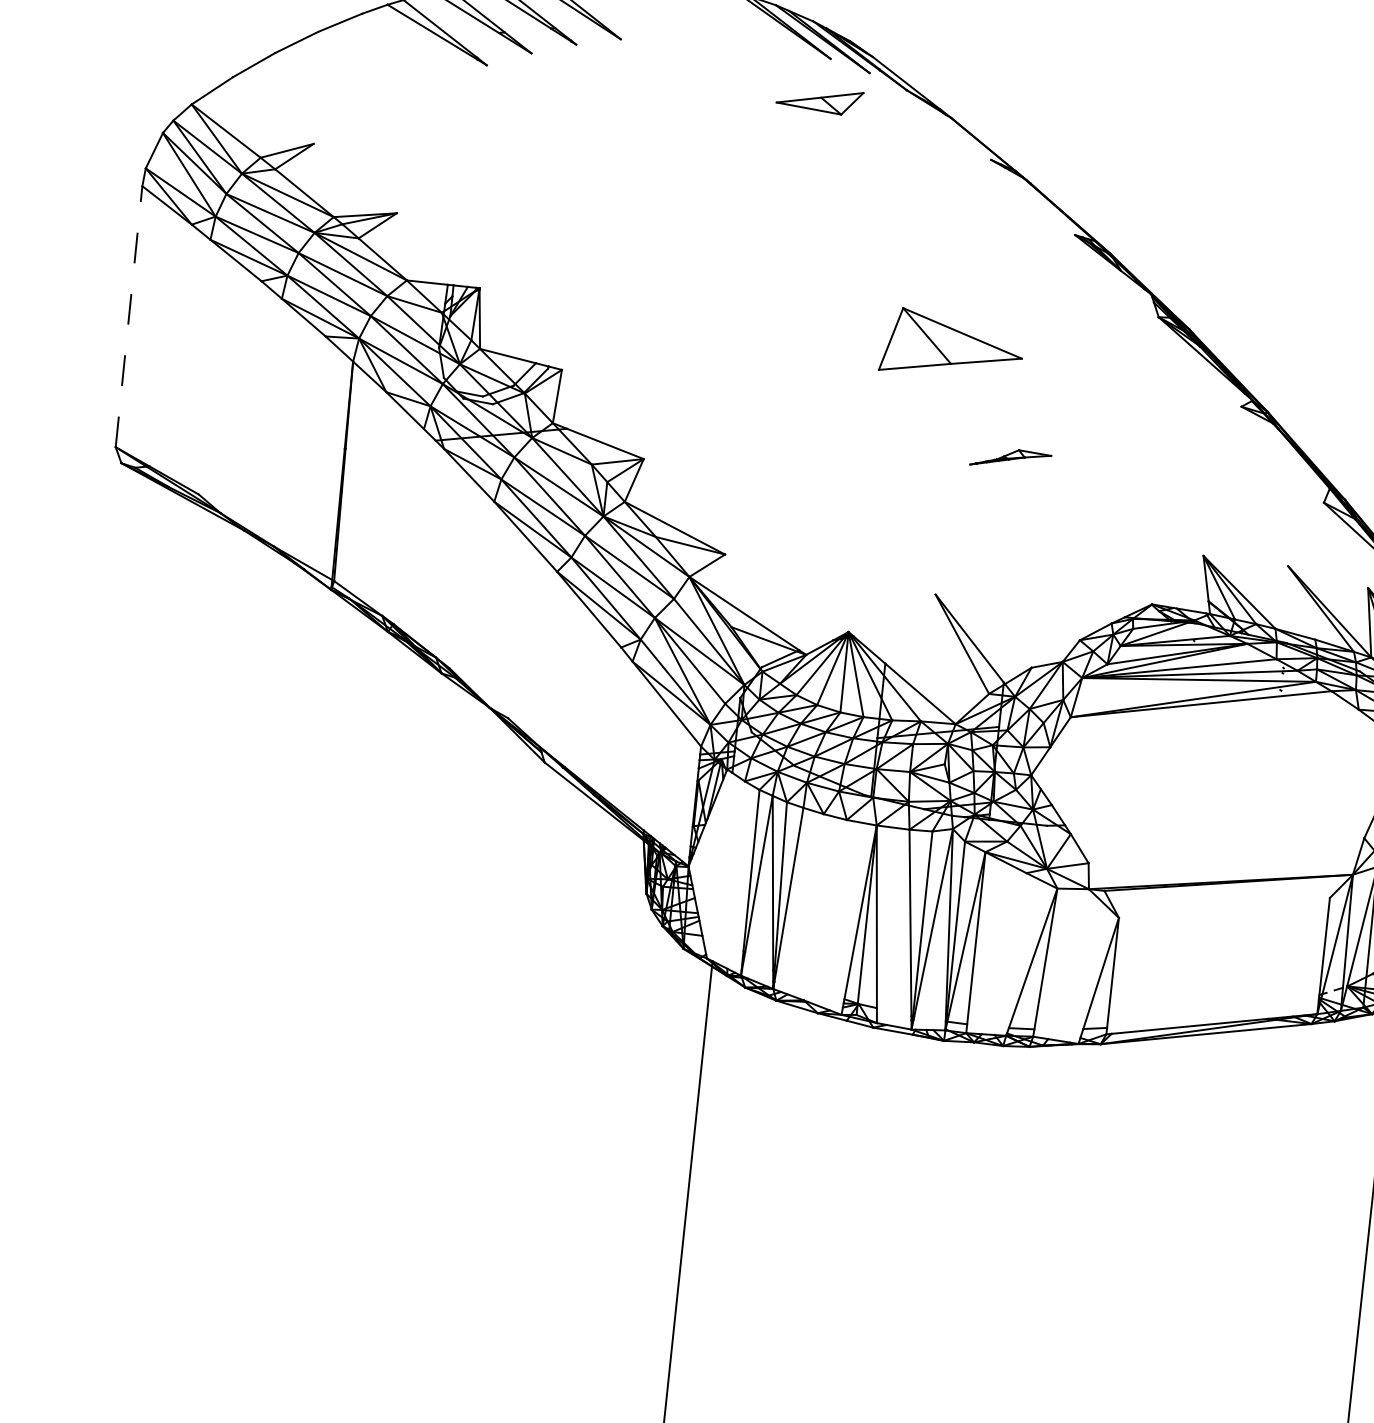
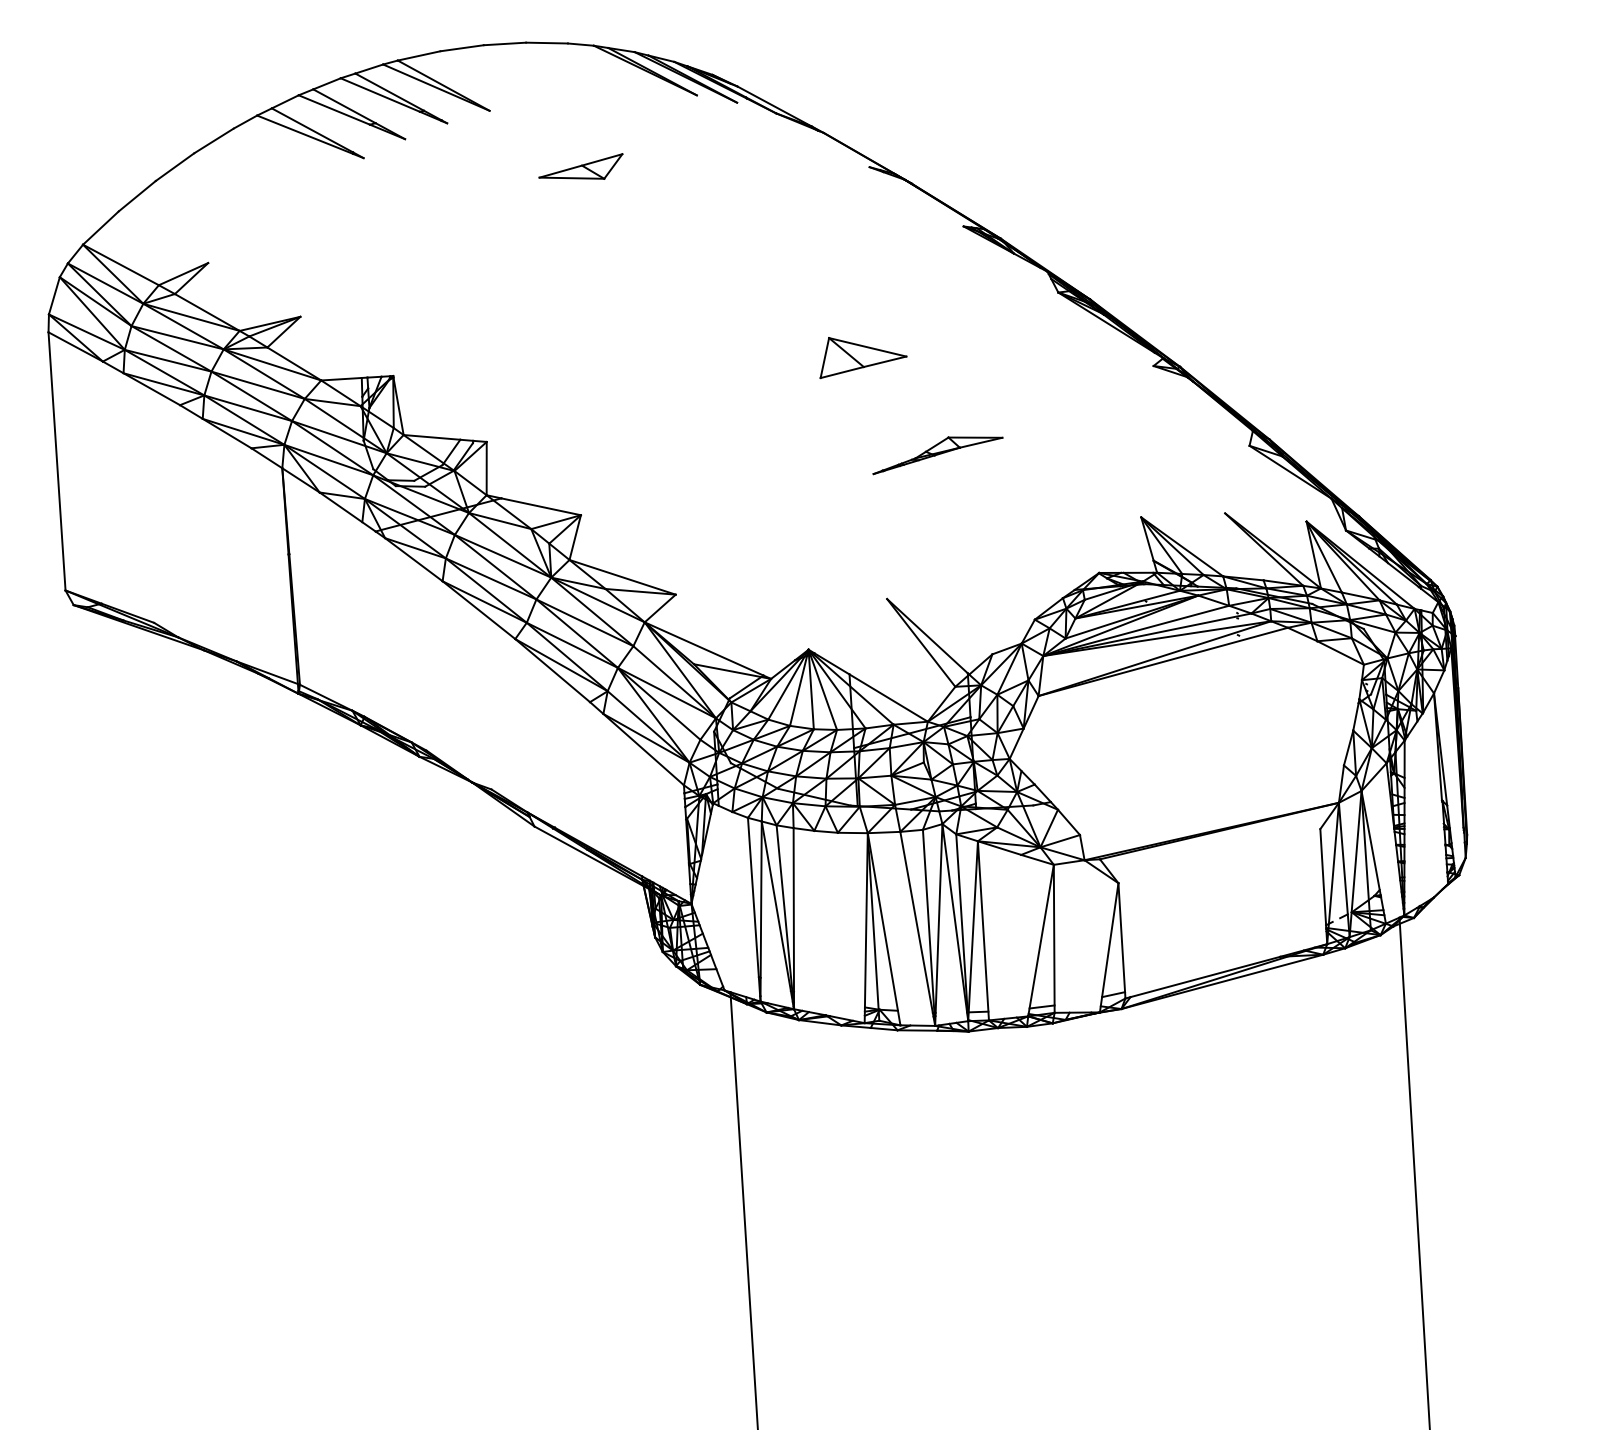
part: (819, 98) -> (580, 166), moved
line: (129, 315) -> (57, 460), dashed -> solid
part: (952, 350) -> (863, 358), size x0.62
part: (1010, 459) -> (937, 455), size x1.67

